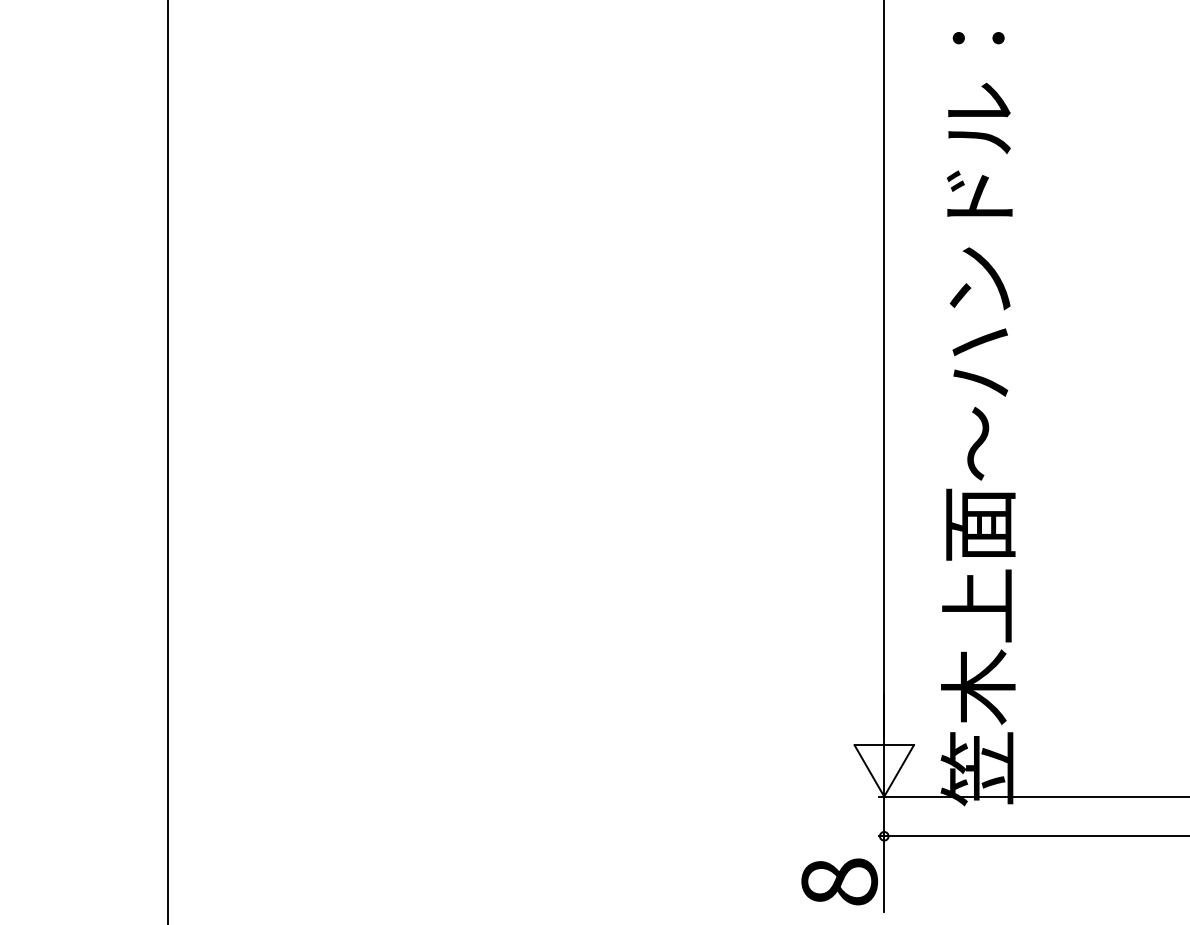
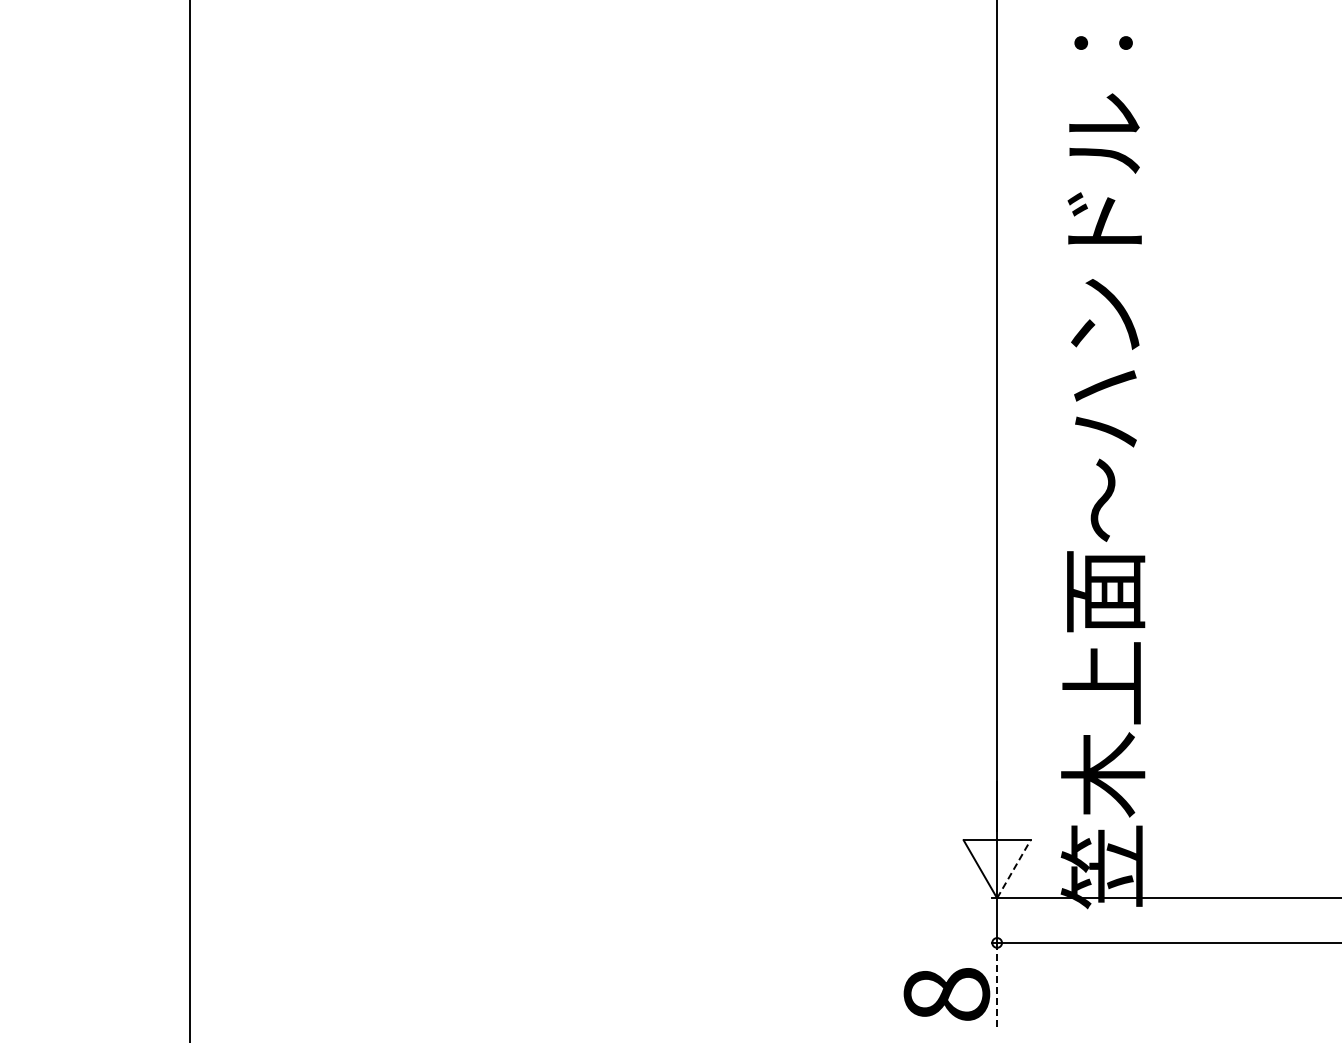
line: (898, 771) -> (1013, 869), solid -> dashed
line: (884, 874) -> (997, 985), solid -> dashed

